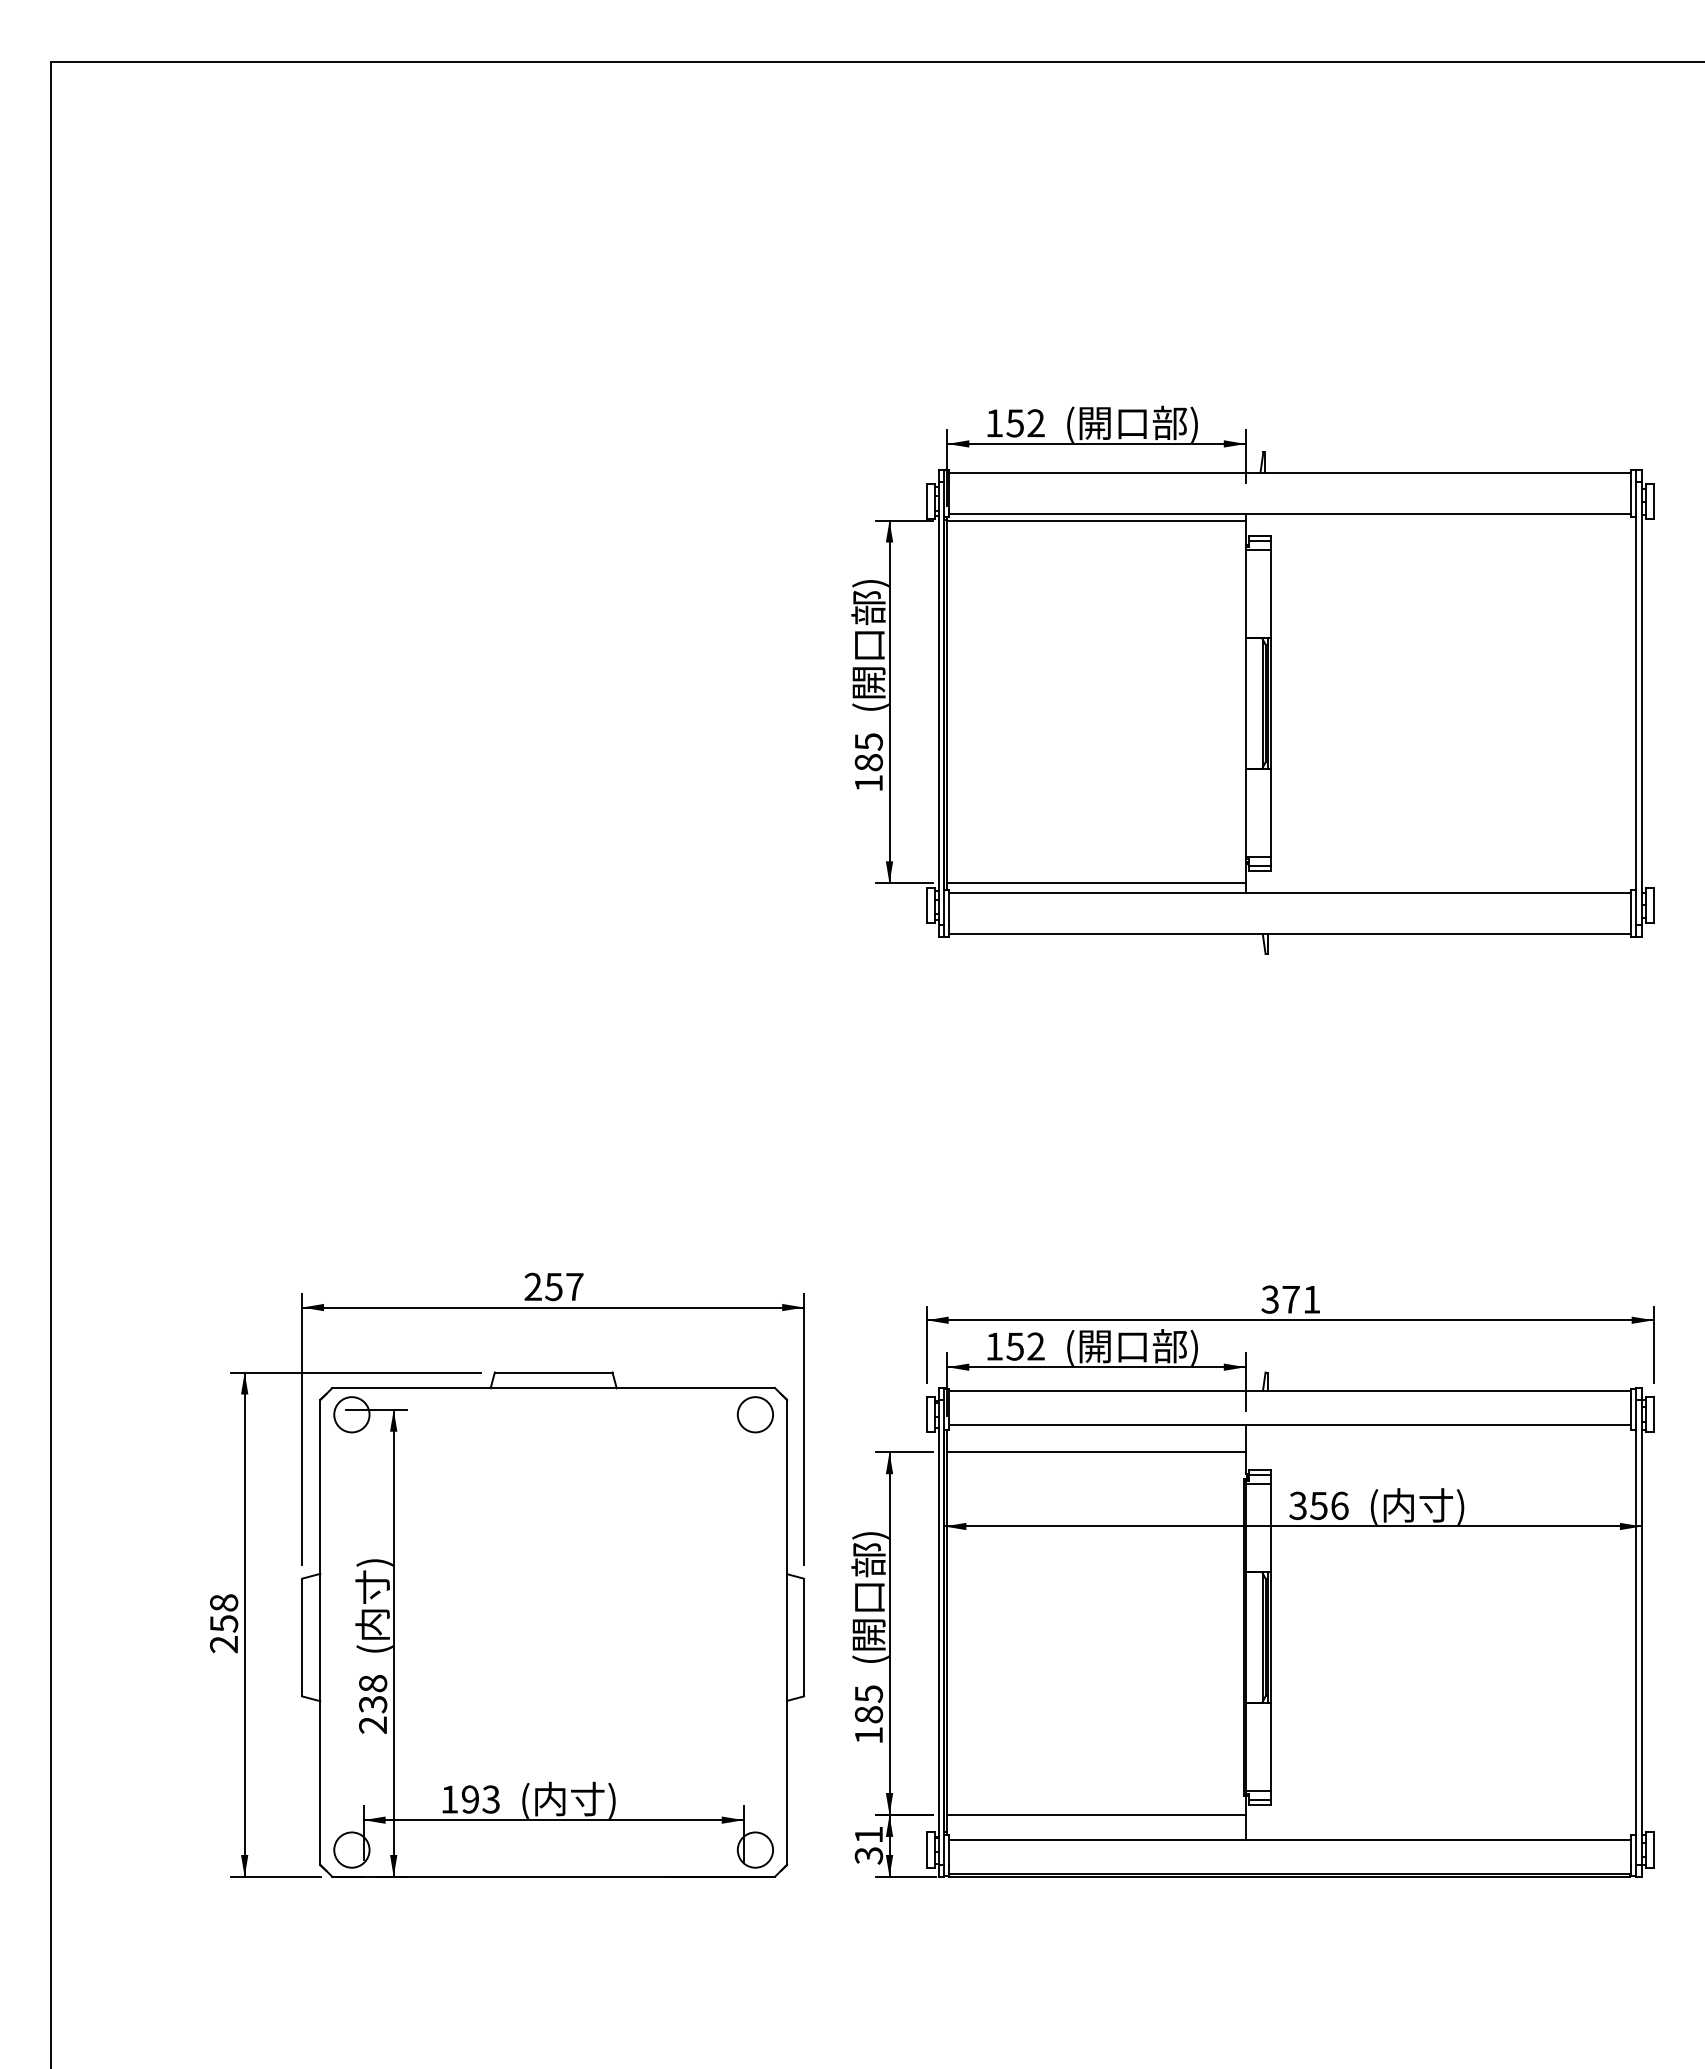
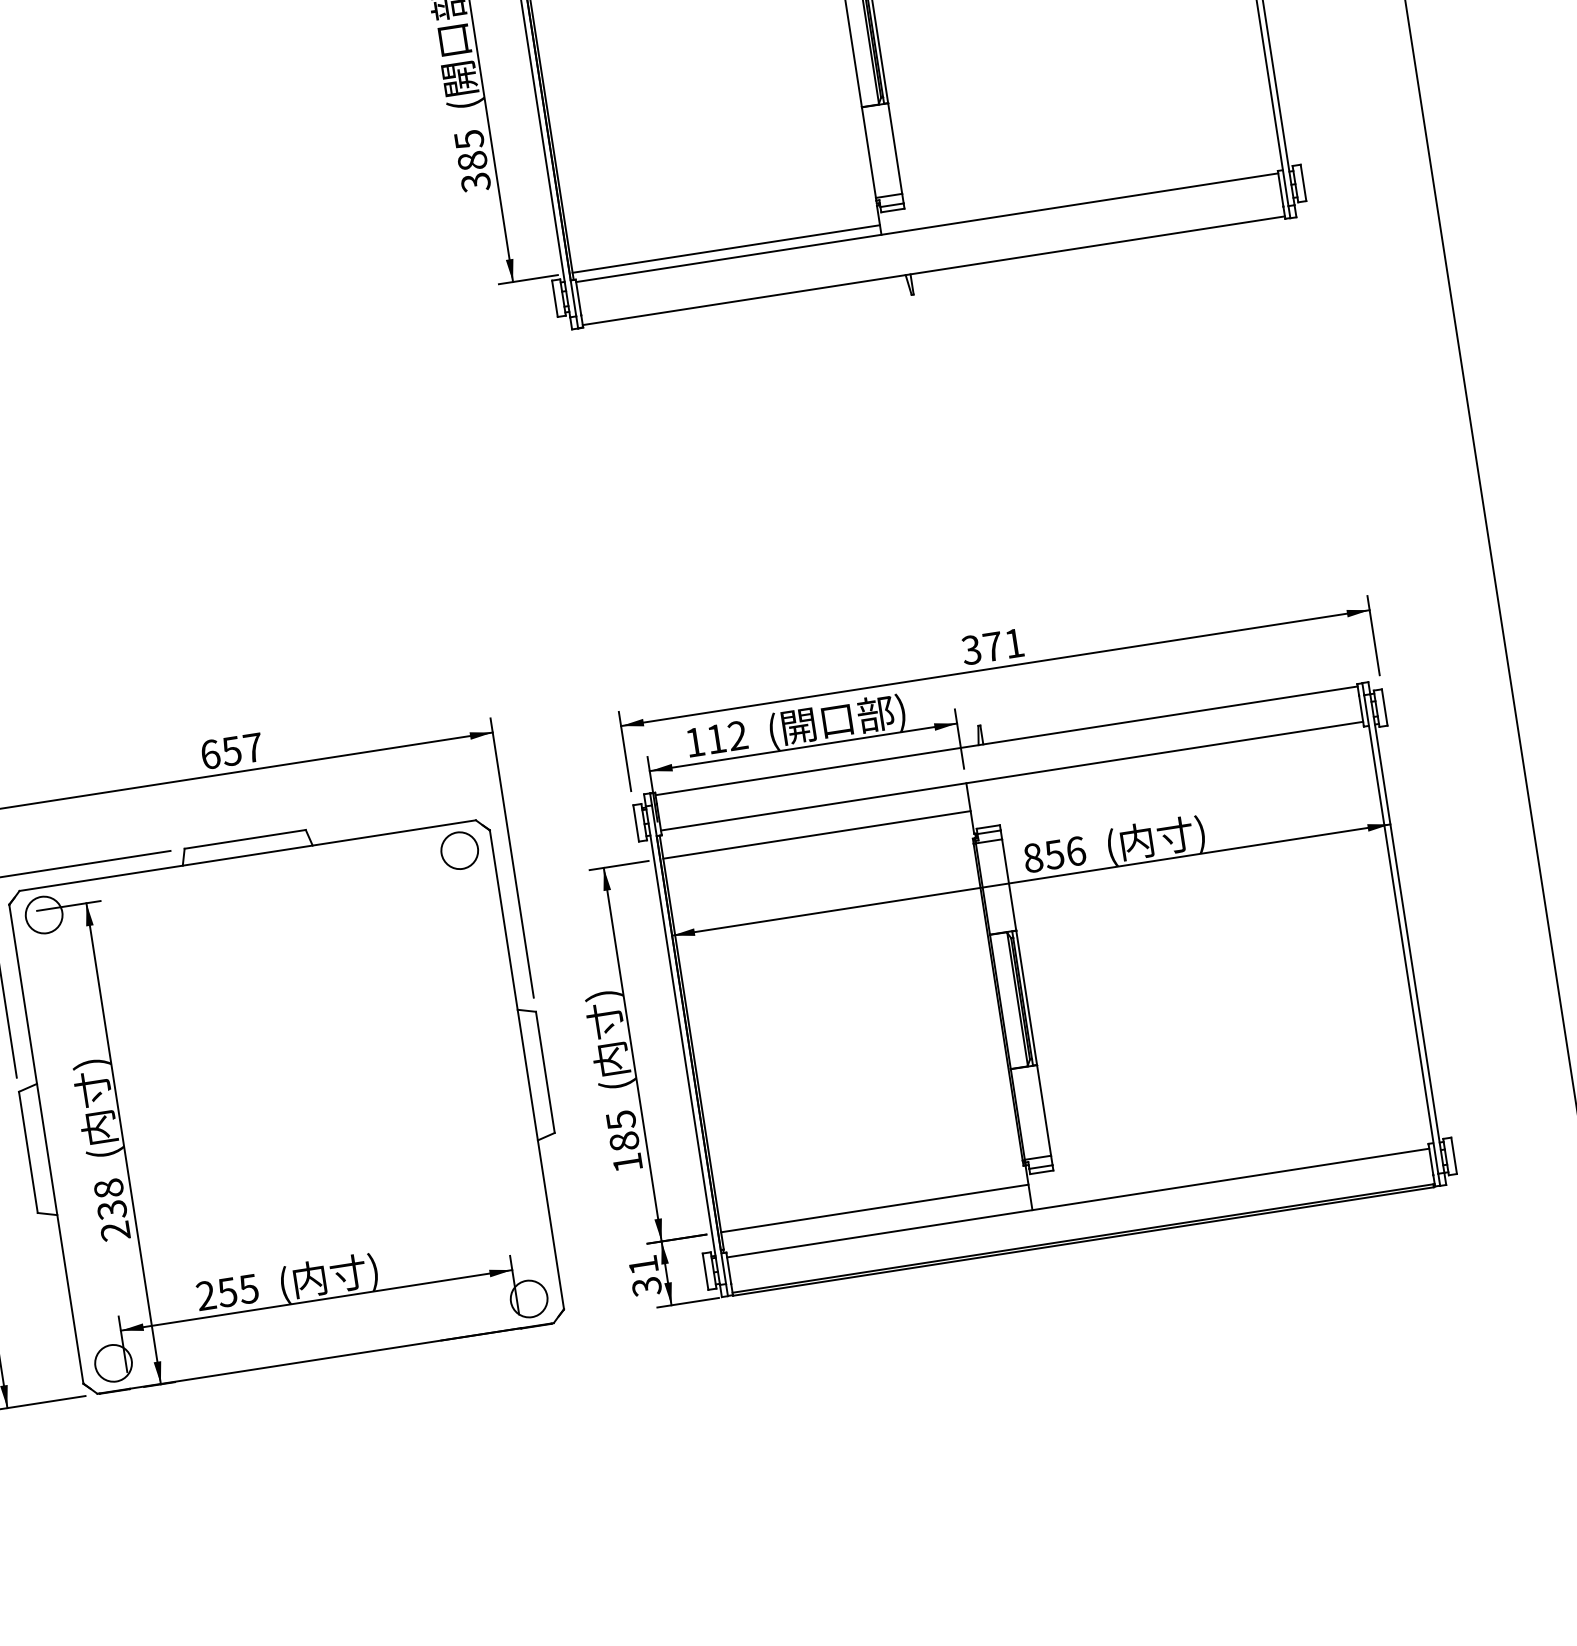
text: (868, 783) -> (475, 182), 185 -> 385
text: (533, 1286) -> (210, 754), 257 -> 657
text: (1014, 1346) -> (715, 739), 152 -> 112
text: (1297, 1505) -> (1032, 857), 356 -> 856
text: (869, 1591) -> (605, 1014), (開口部) -> (内寸)
text: (470, 1799) -> (227, 1292), 193 -> 255

